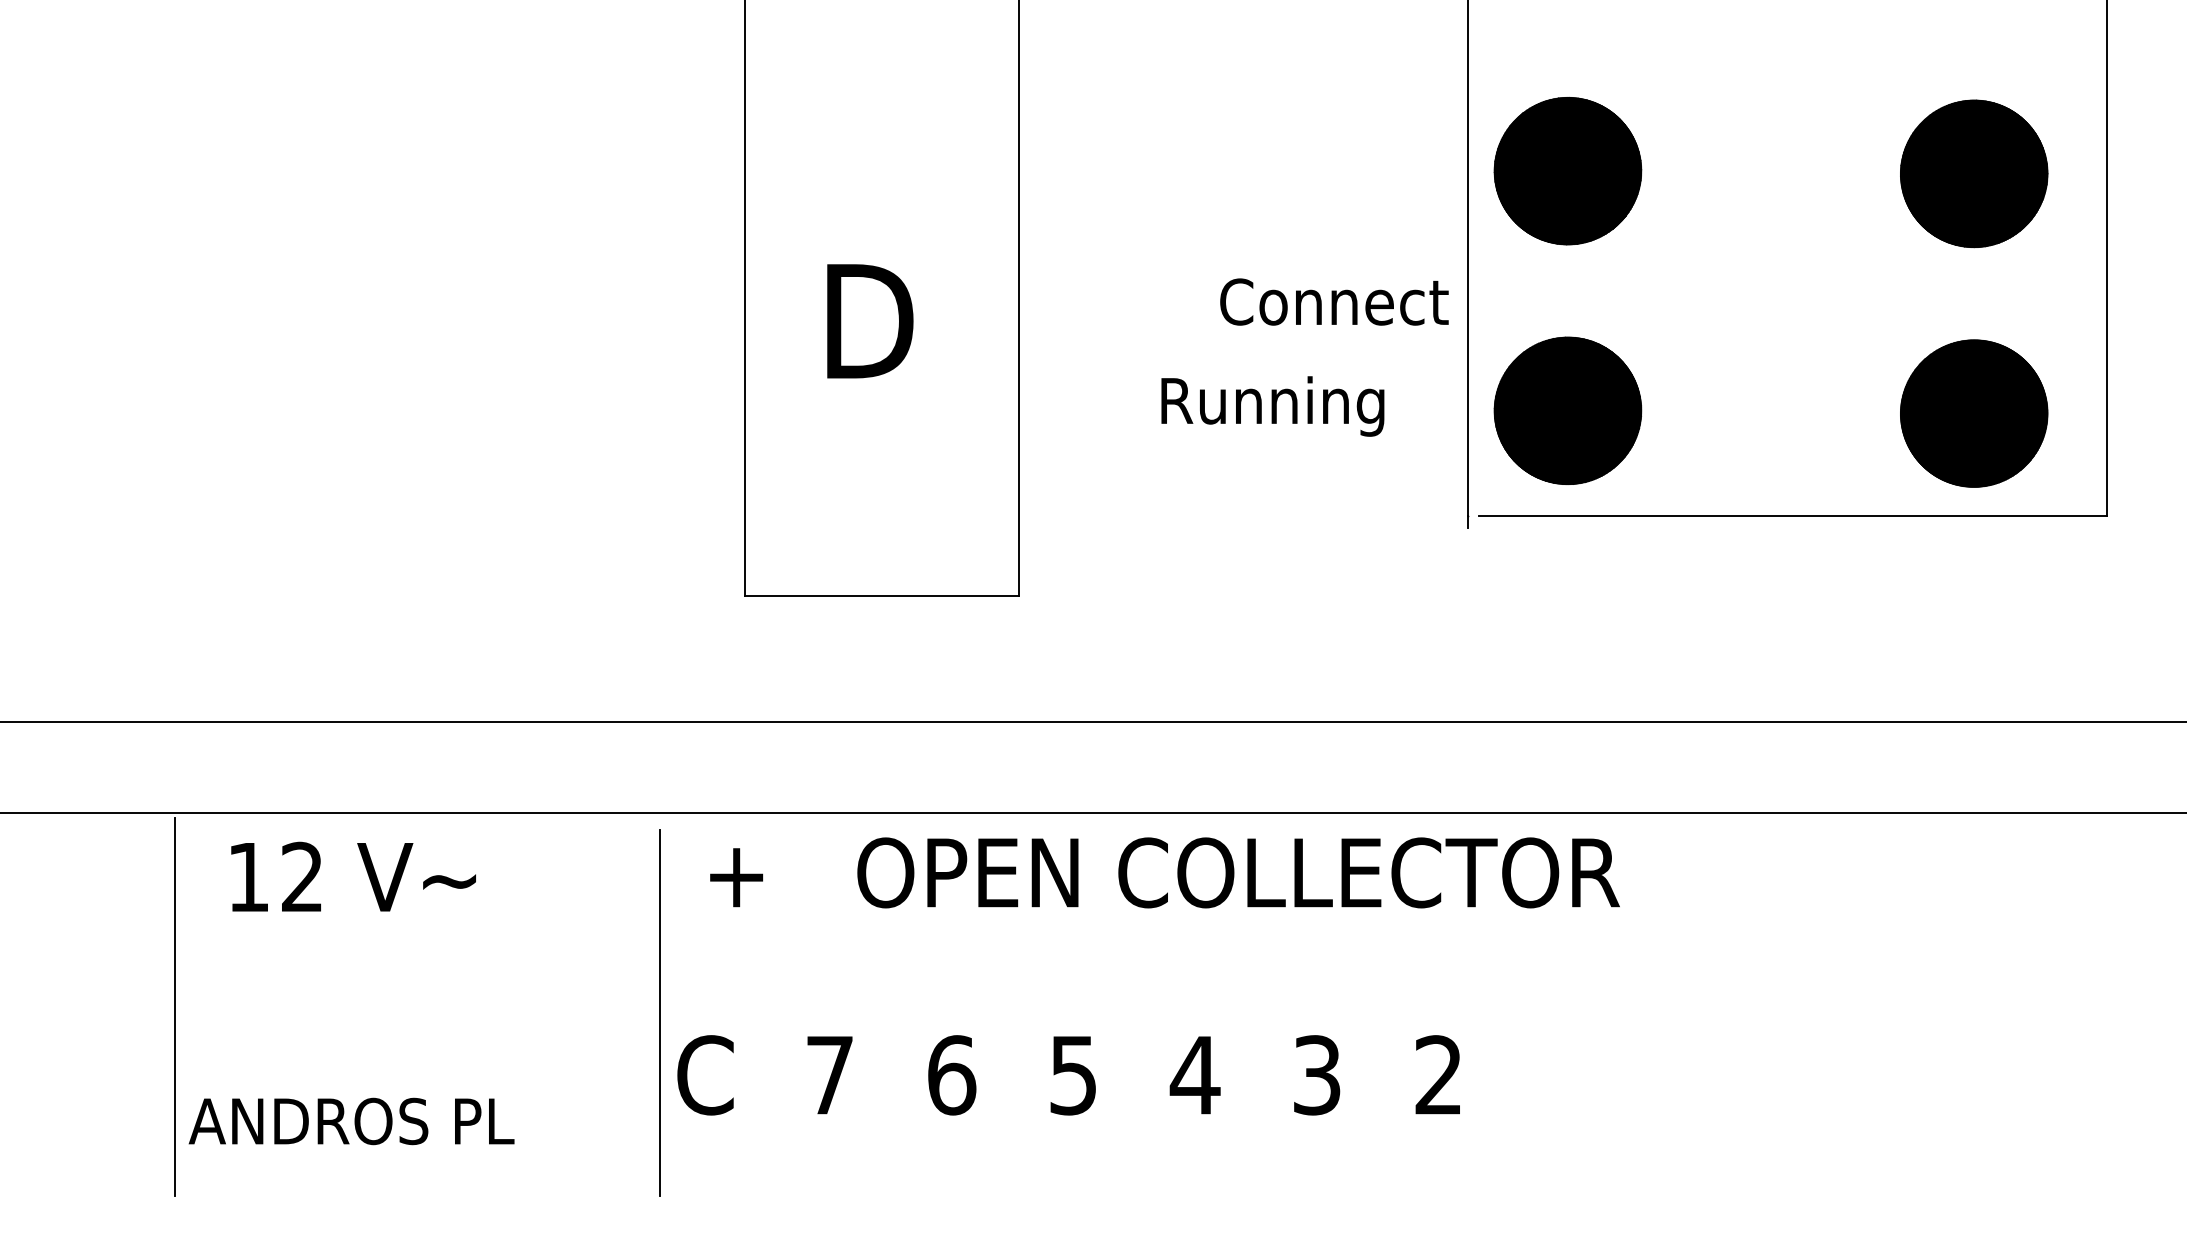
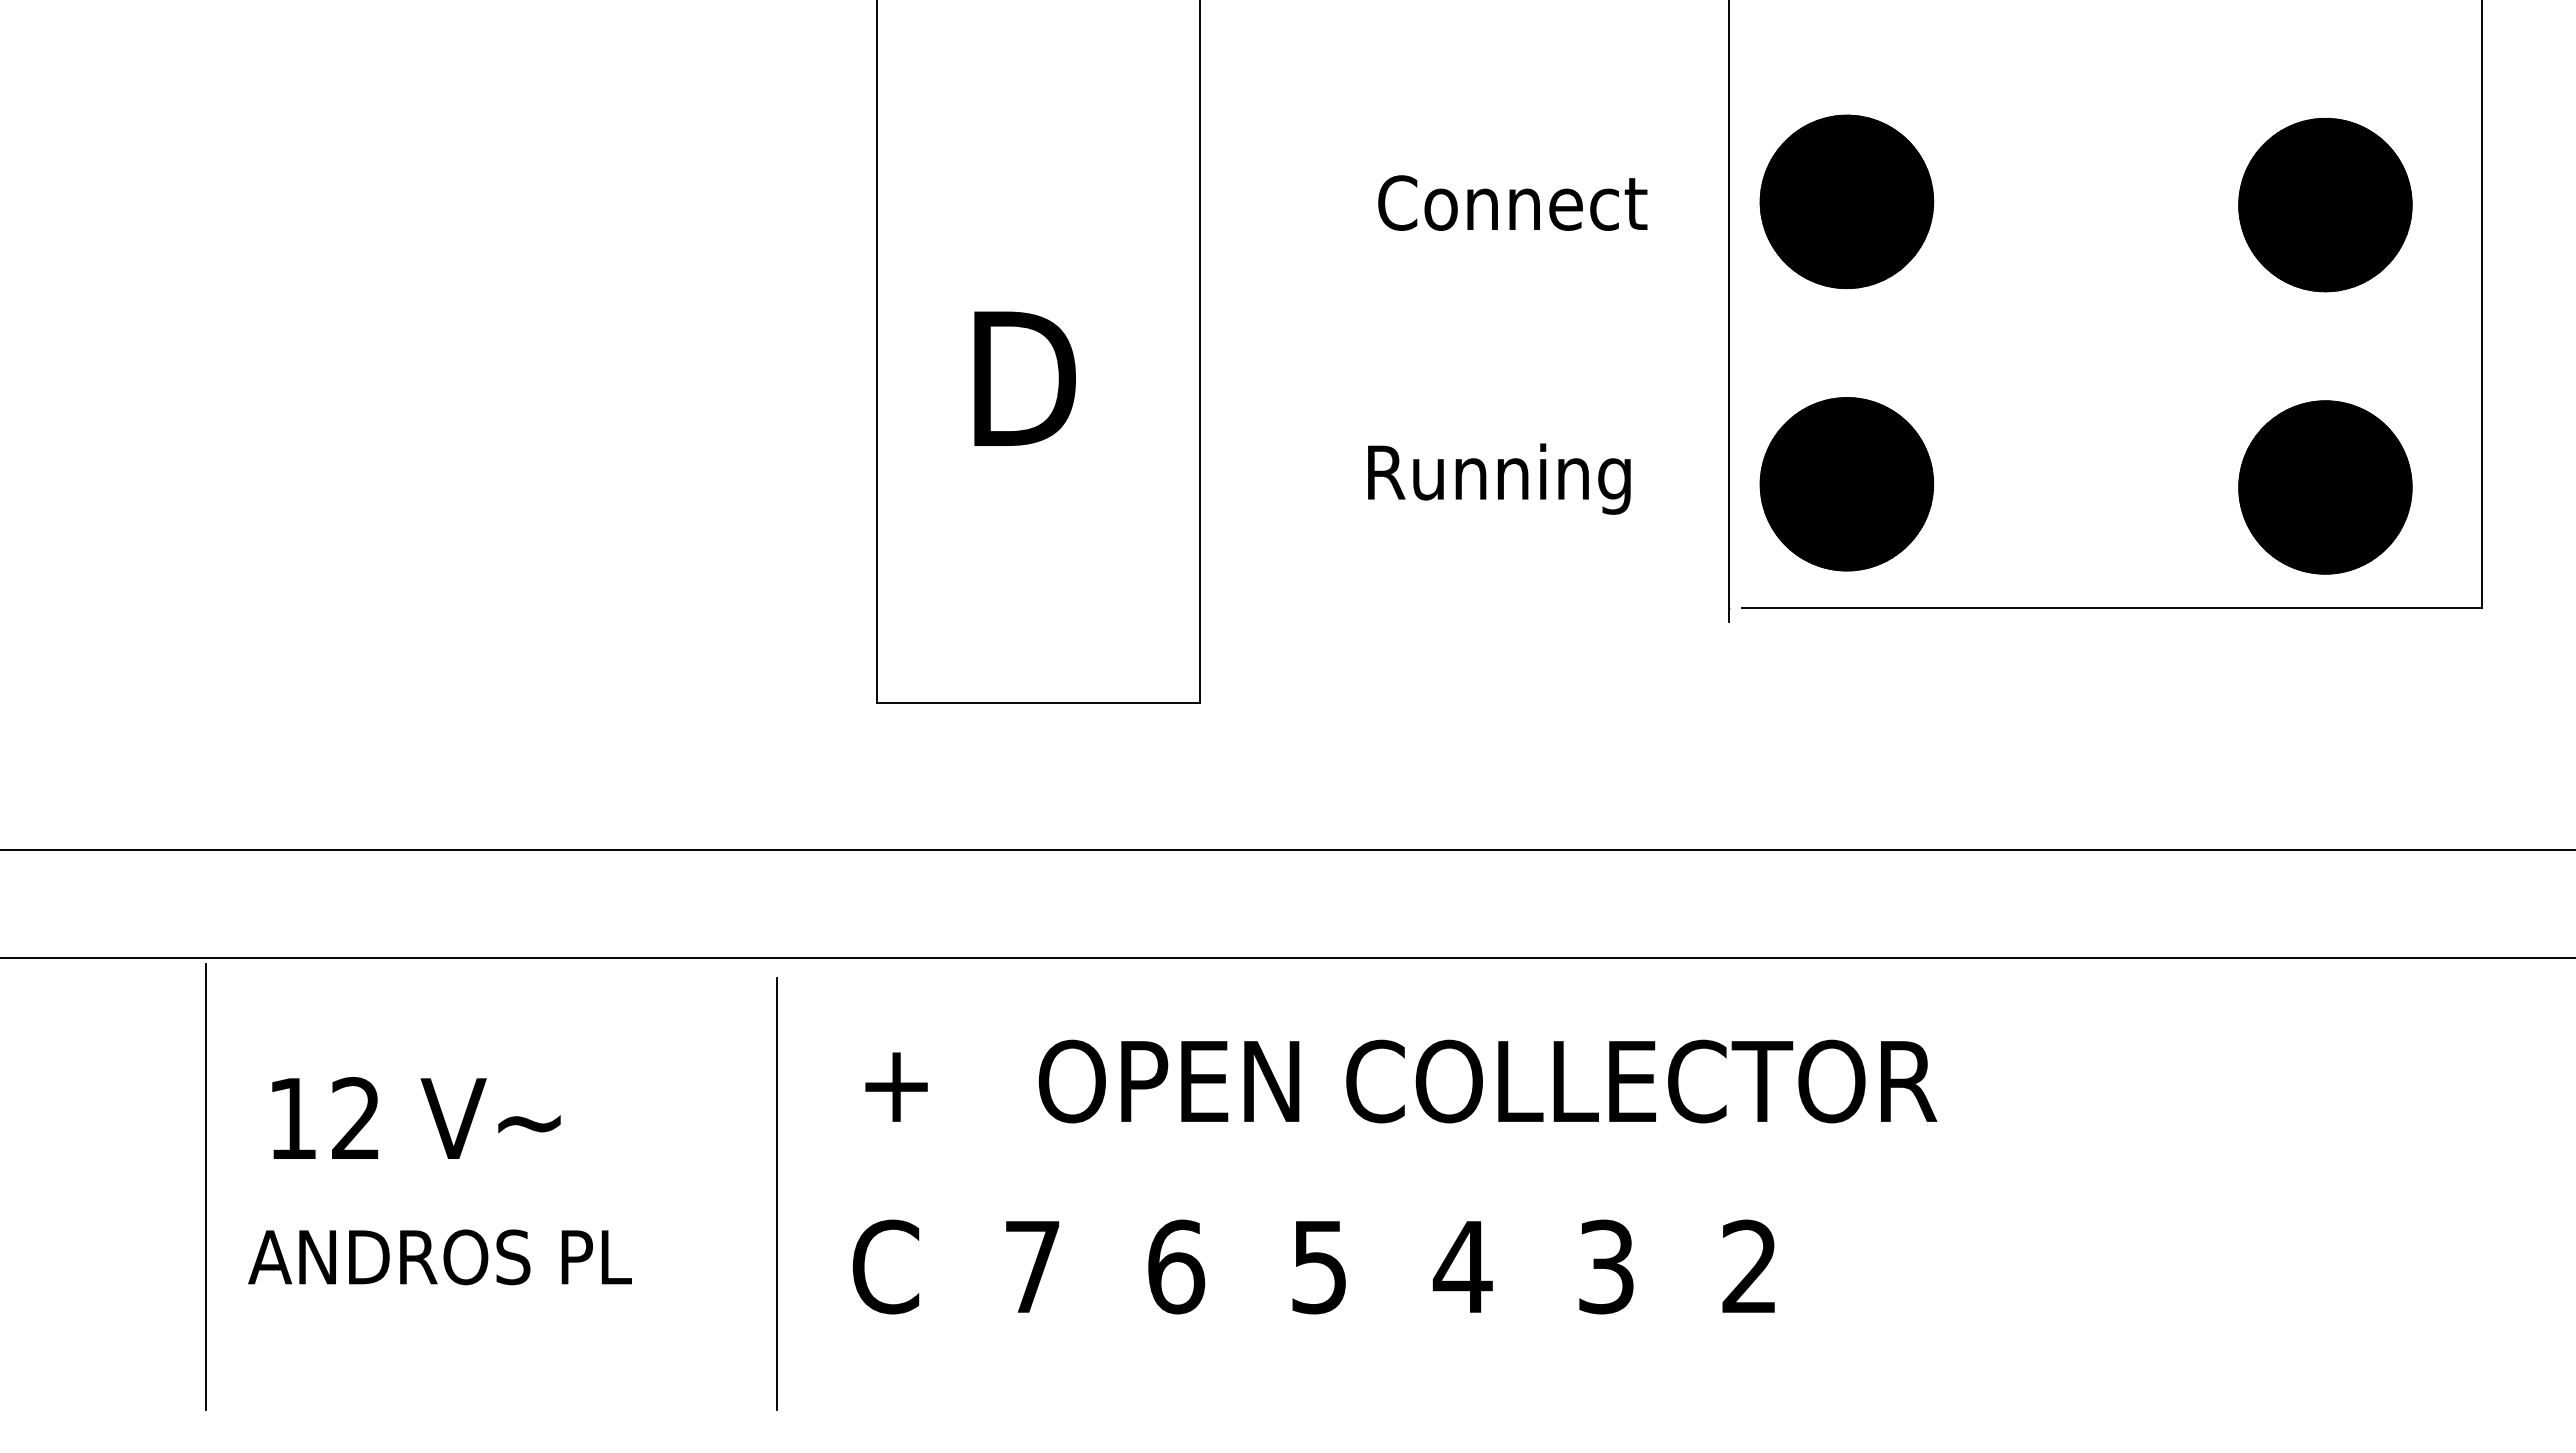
text: (1334, 301) -> (1512, 202), moved
text: (1165, 872) -> (1401, 1081), moved
text: (353, 876) -> (416, 1117), moved
text: (1068, 1074) -> (1313, 1266), moved
text: (351, 1121) -> (439, 1257), moved

